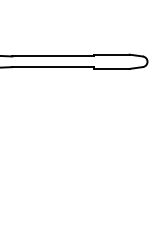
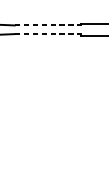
line: (53, 56) -> (48, 25), solid -> dashed
line: (53, 67) -> (48, 34), solid -> dashed

